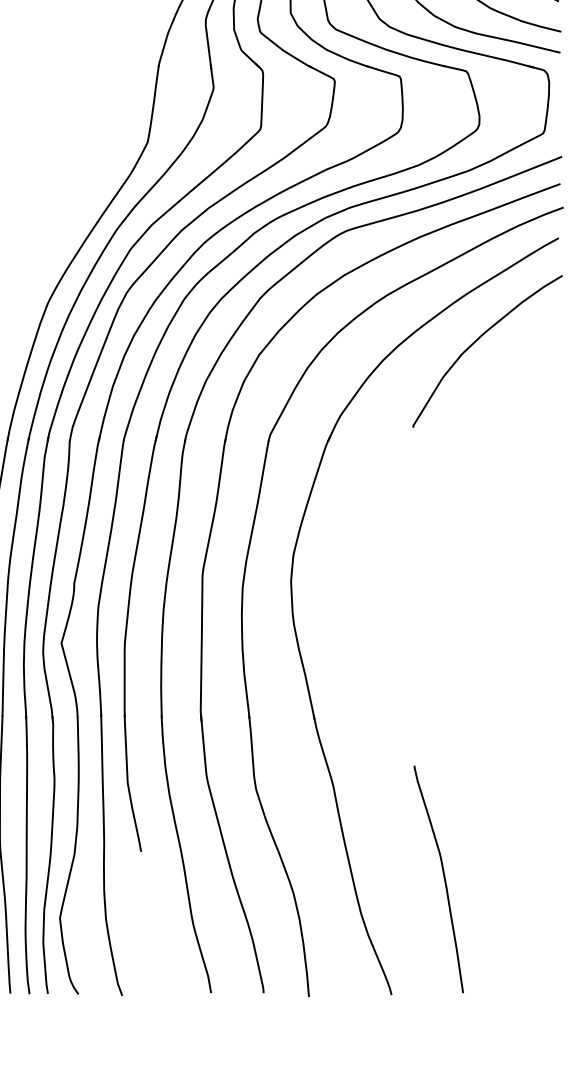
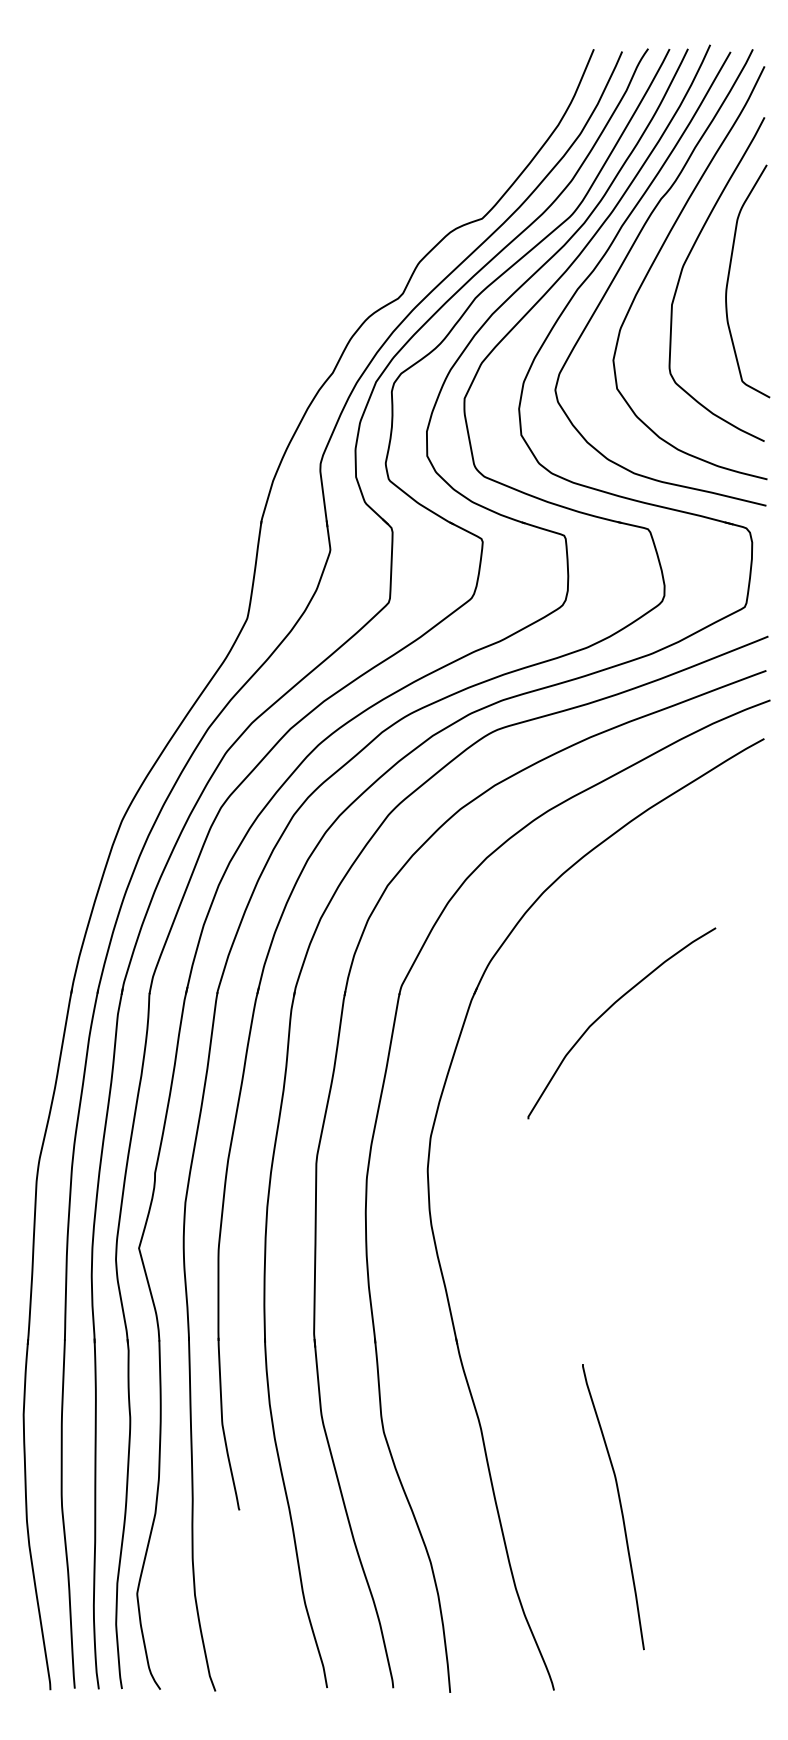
curve: (477, 341) -> (608, 1010), moved
curve: (443, 877) -> (619, 1504), moved

